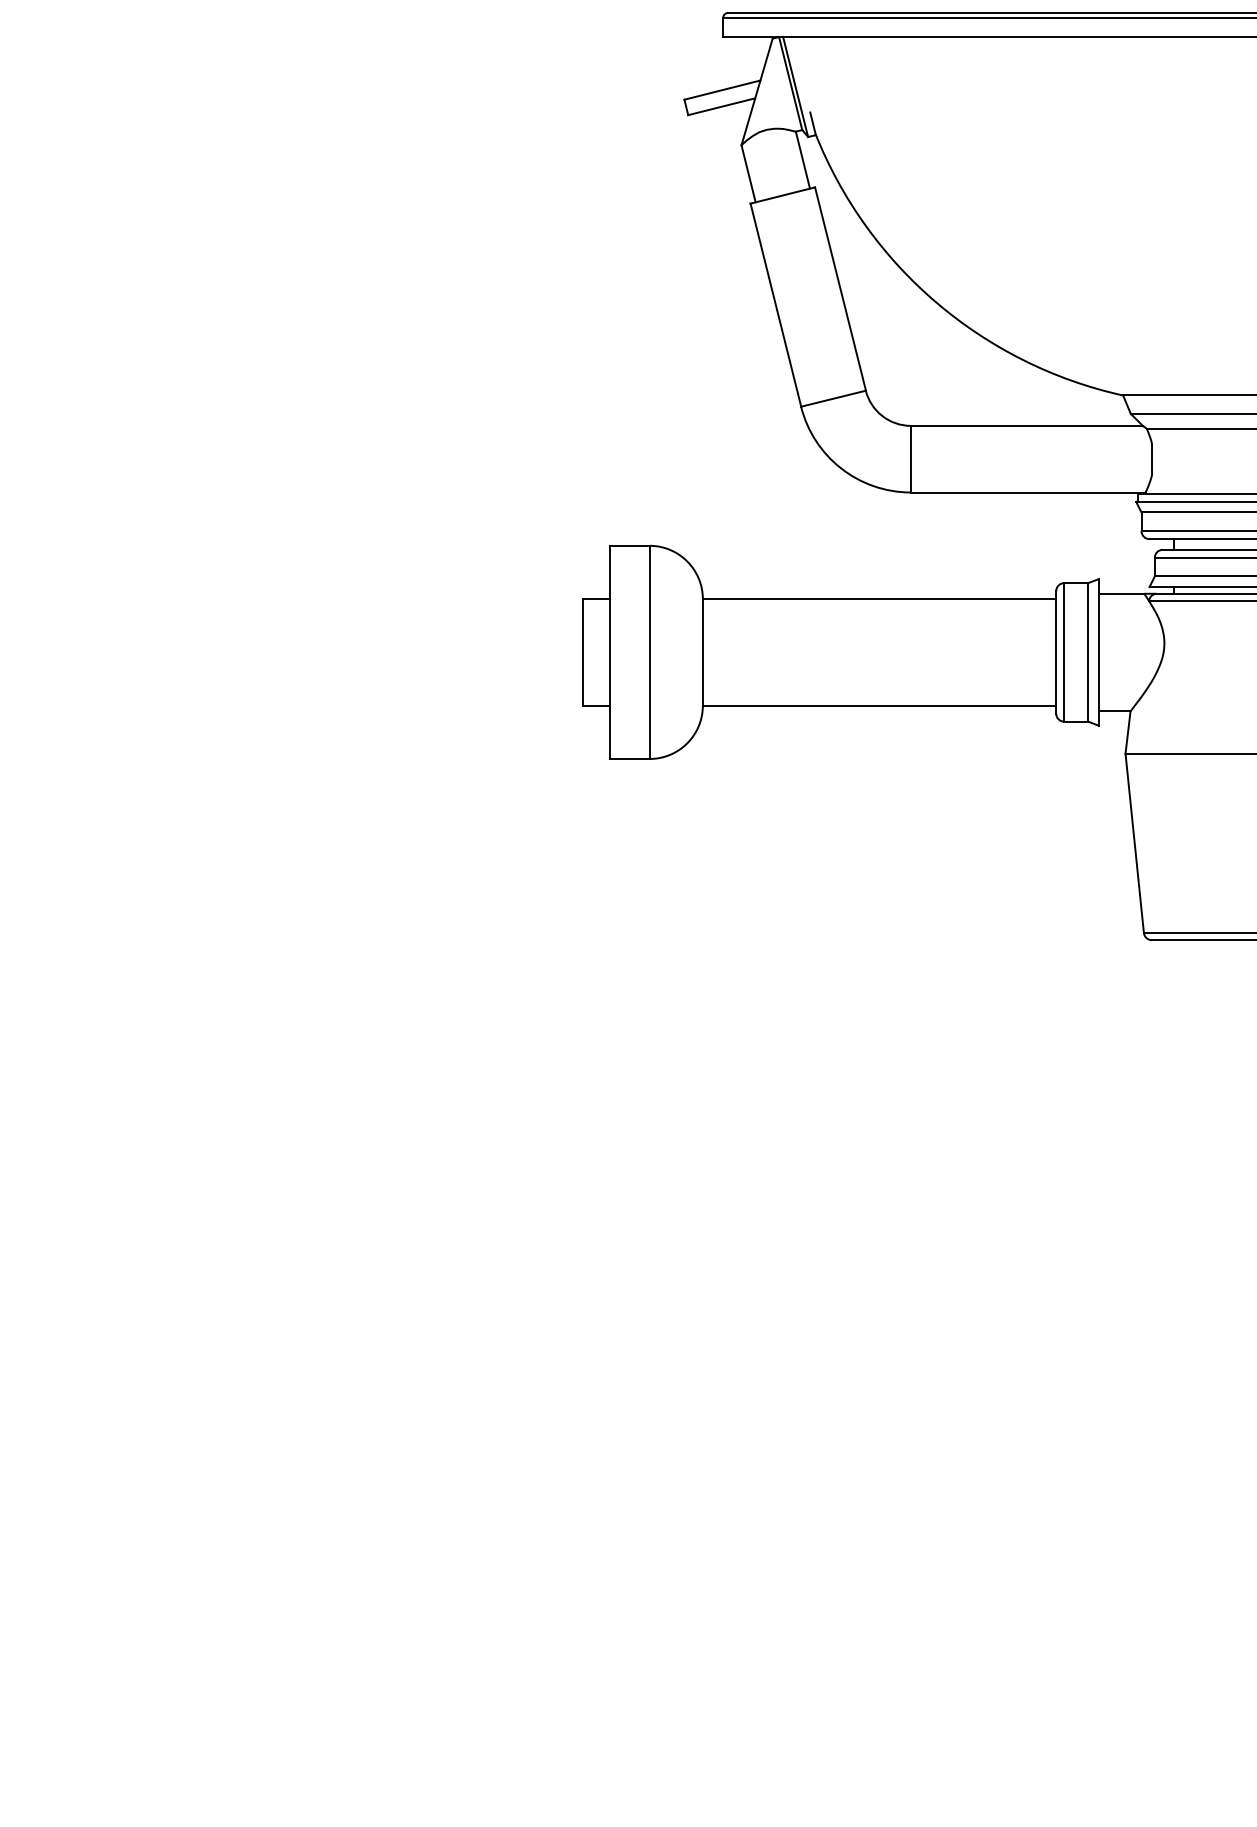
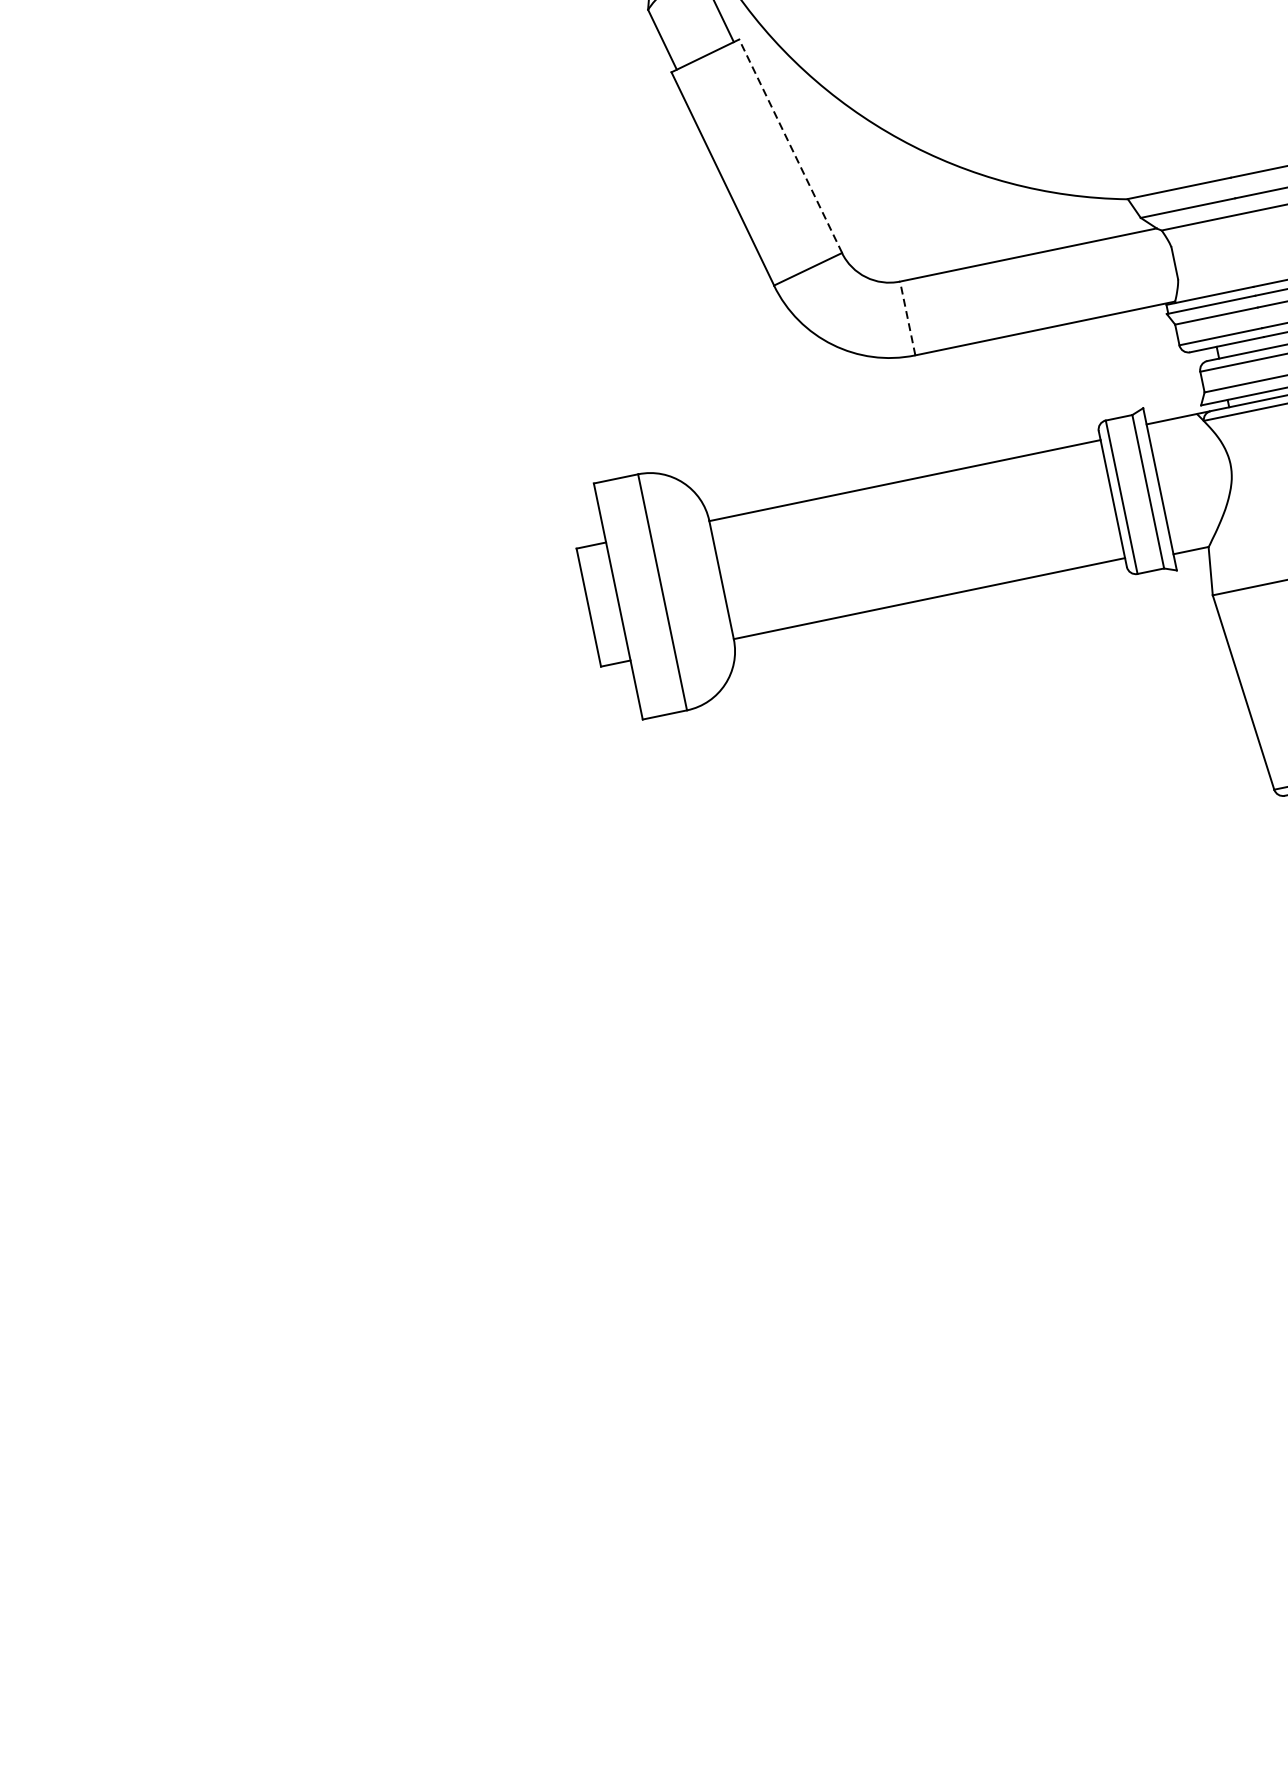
line: (840, 289) -> (790, 146), solid -> dashed
line: (911, 458) -> (908, 317), solid -> dashed

